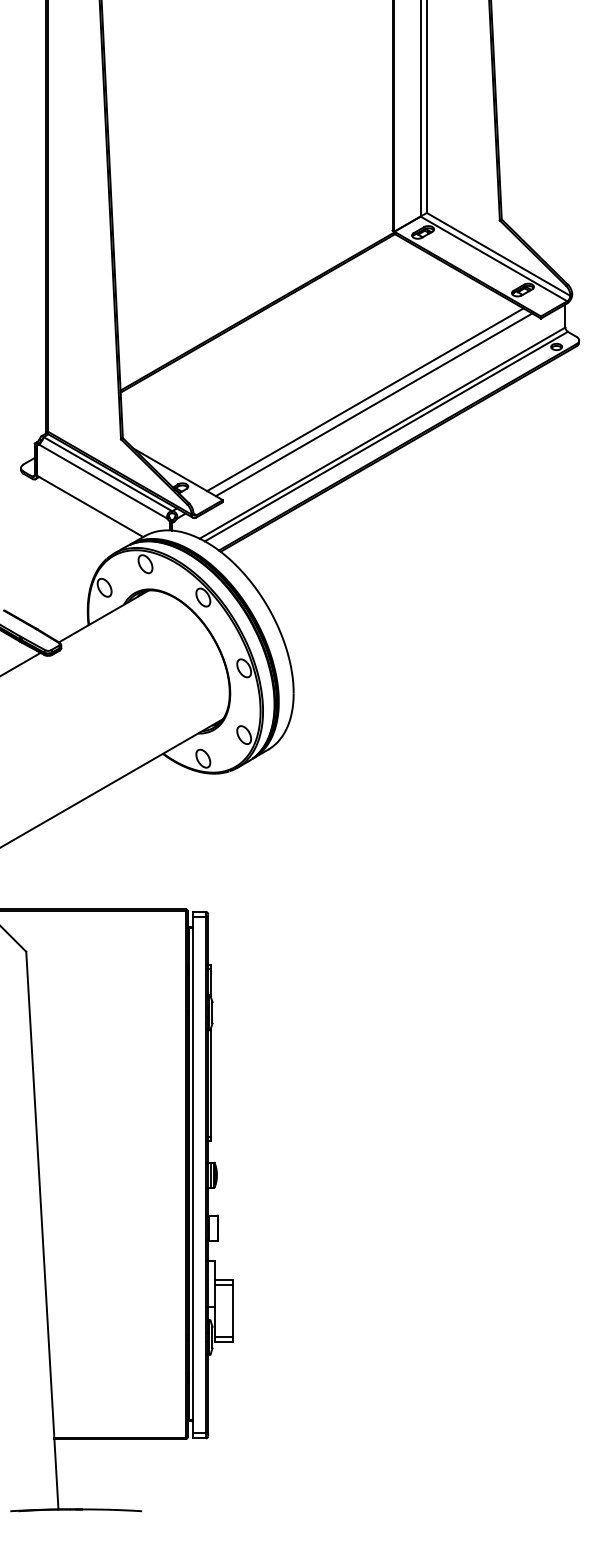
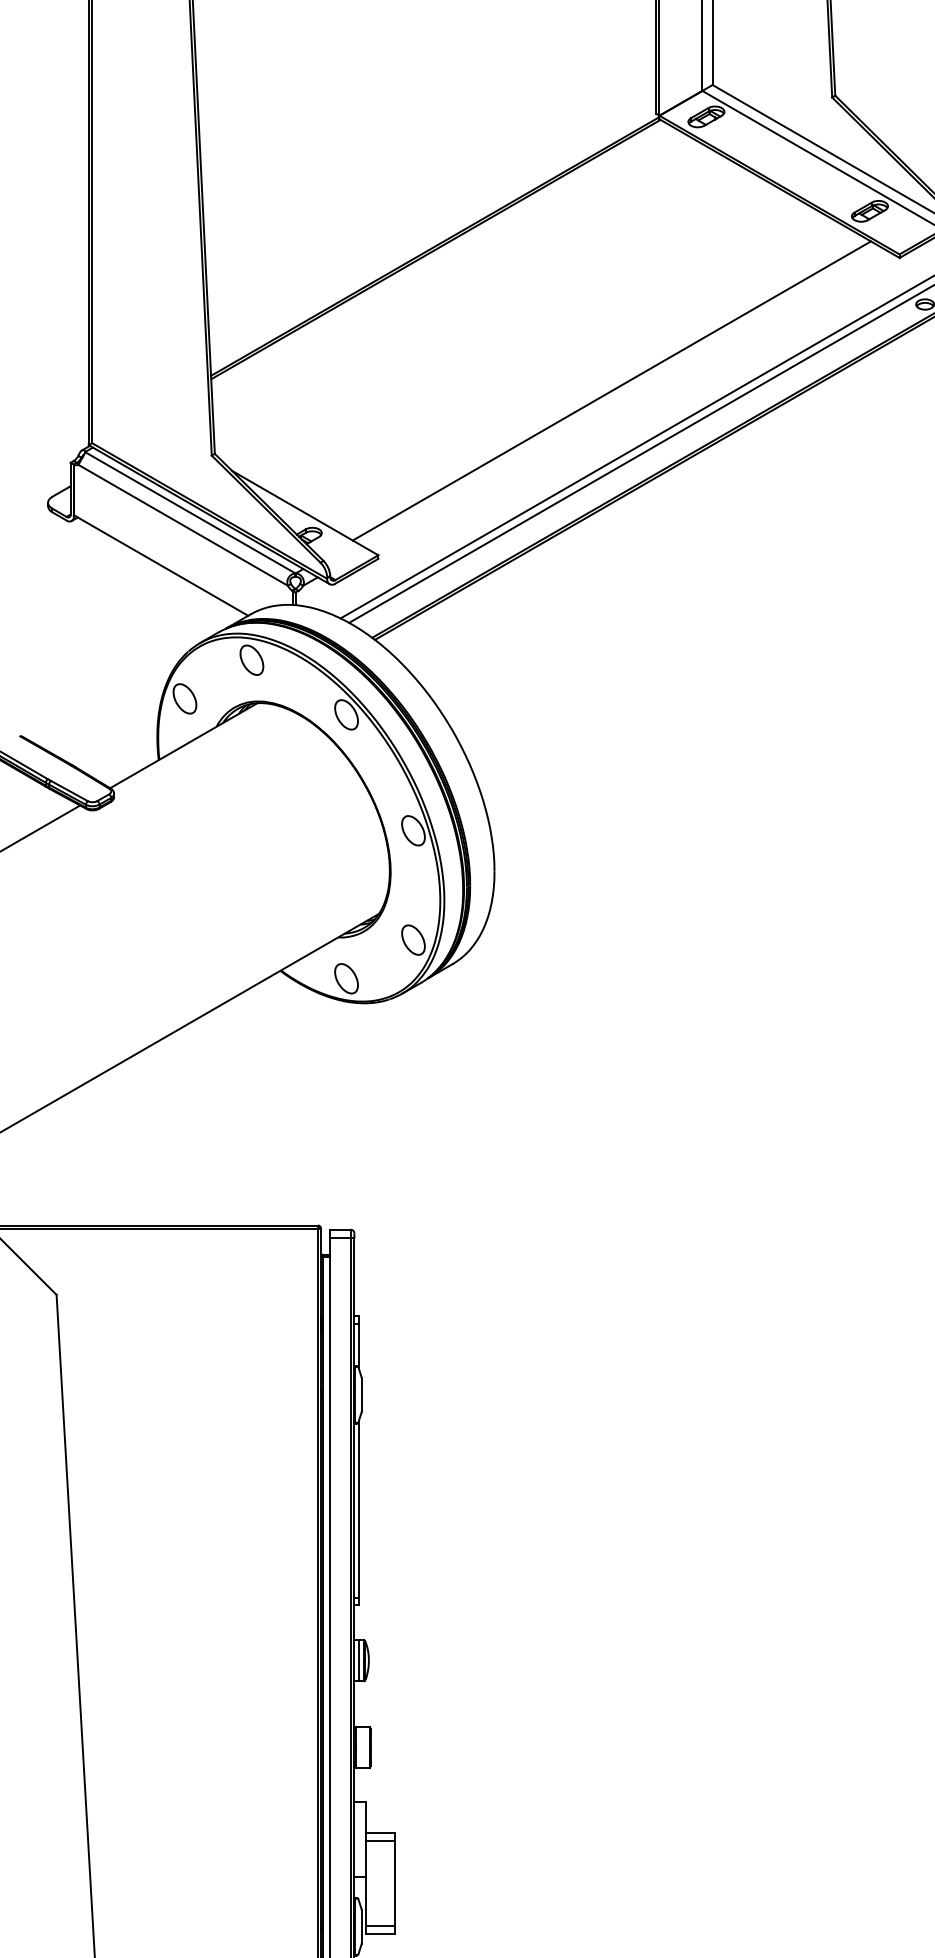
line: (373, 404) -> (625, 398), removed

